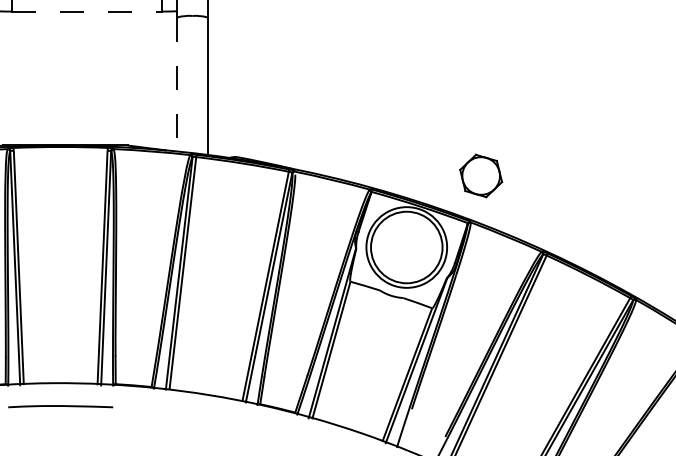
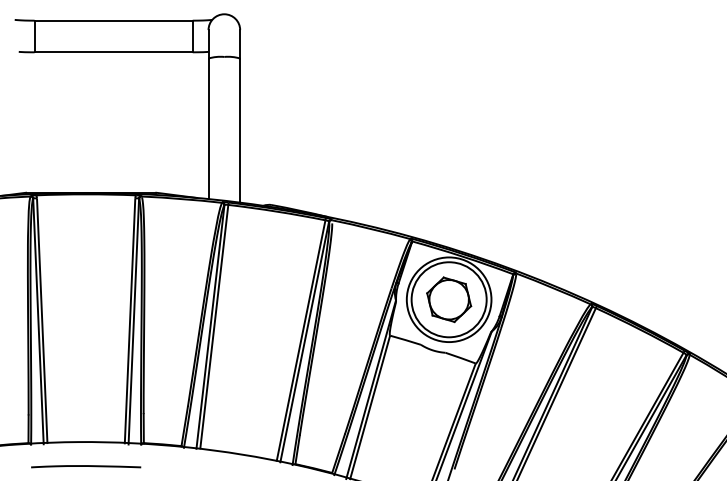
line: (87, 11) -> (114, 52), dashed -> solid
line: (177, 85) -> (208, 129), dashed -> solid
part: (481, 175) -> (449, 299), moved

